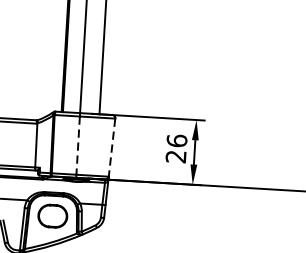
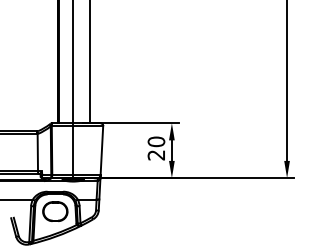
text: (177, 140) -> (156, 141), 26 -> 20
line: (78, 145) -> (73, 150), dashed -> solid
line: (111, 147) -> (101, 150), dashed -> solid

